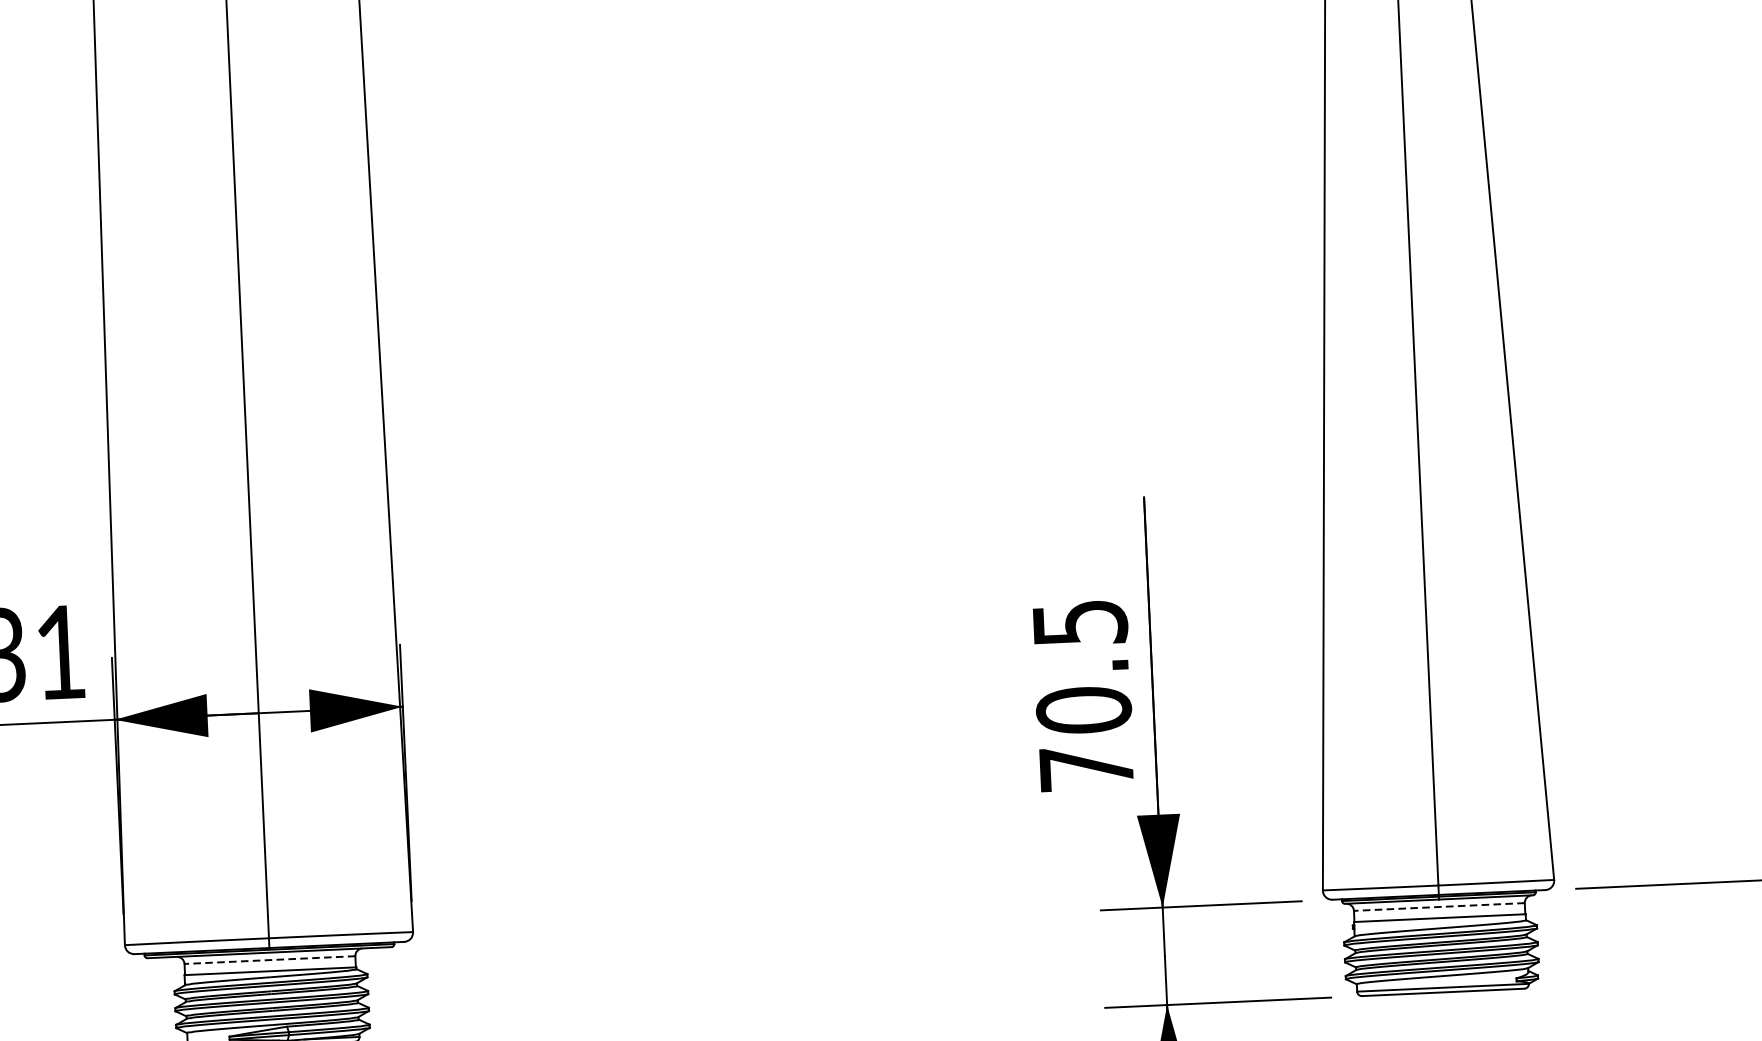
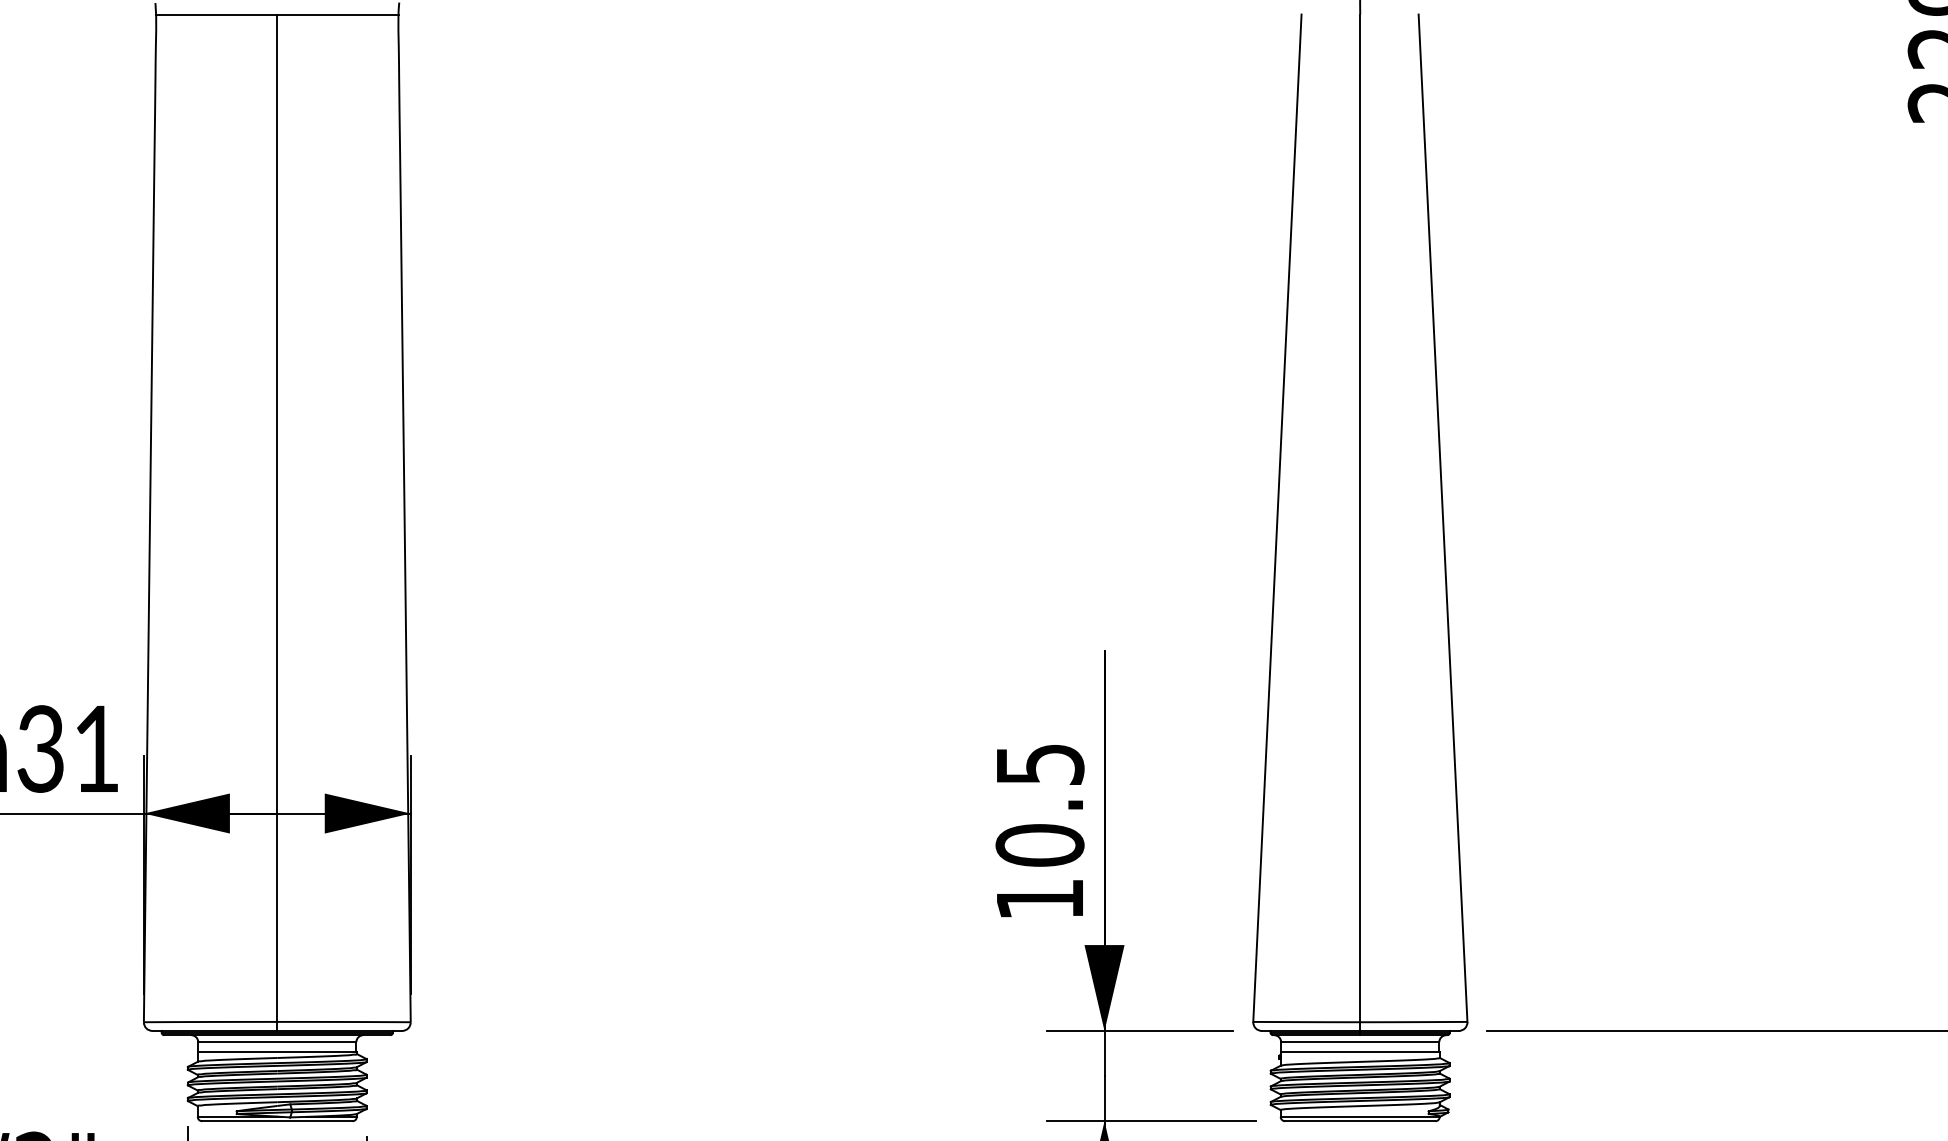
text: (1086, 768) -> (1039, 899), 70.5 -> 10.5
line: (1438, 907) -> (1359, 1042), dashed -> solid
line: (269, 960) -> (276, 1042), dashed -> solid

